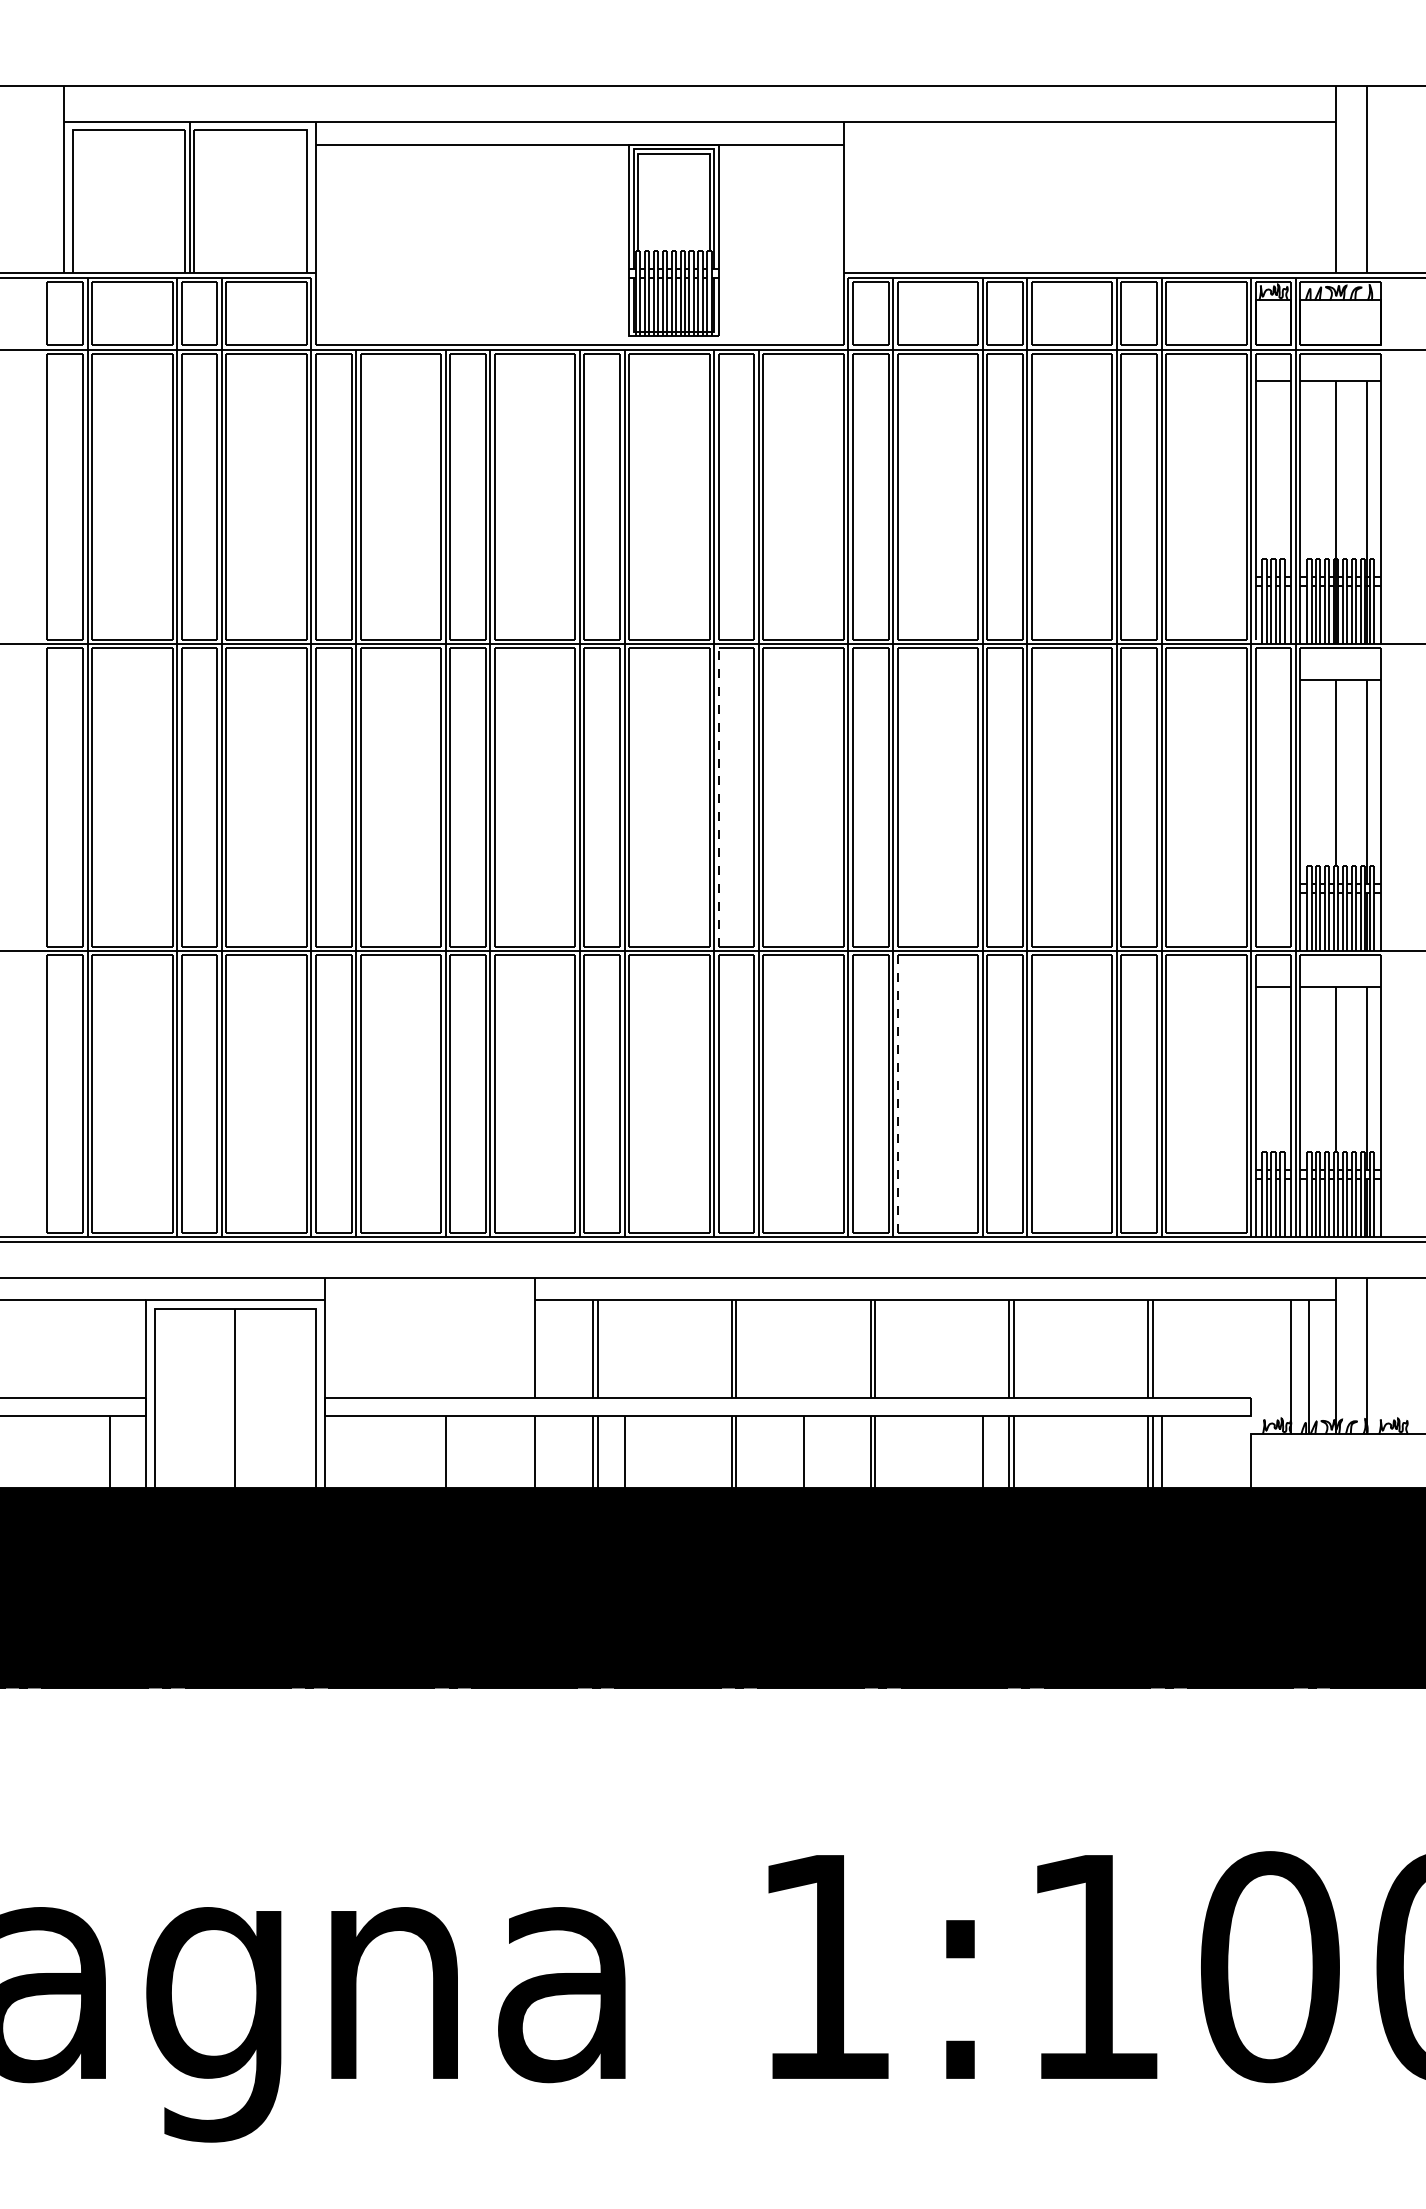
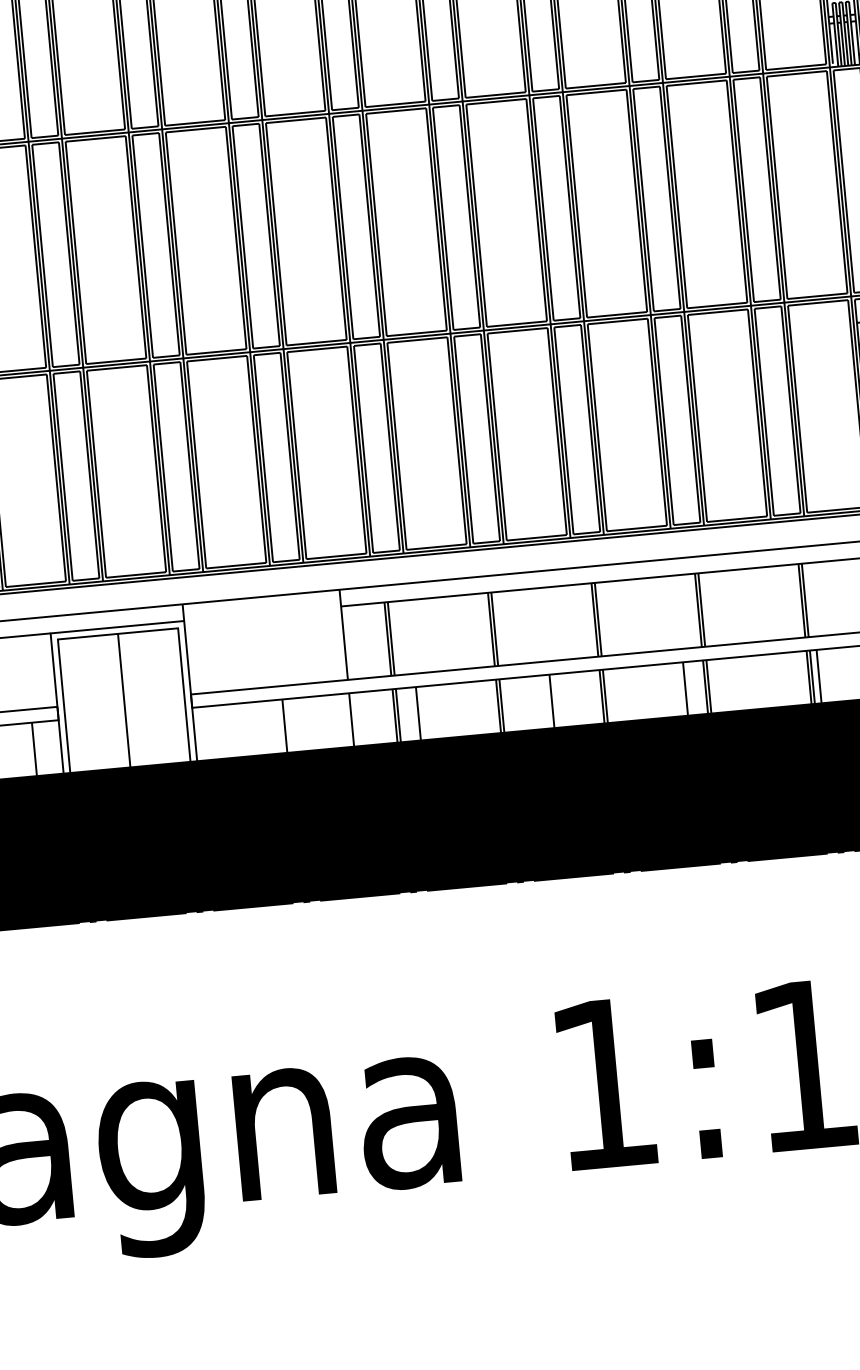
line: (718, 796) -> (443, 218), dashed -> solid
line: (897, 1094) -> (597, 428), dashed -> solid

